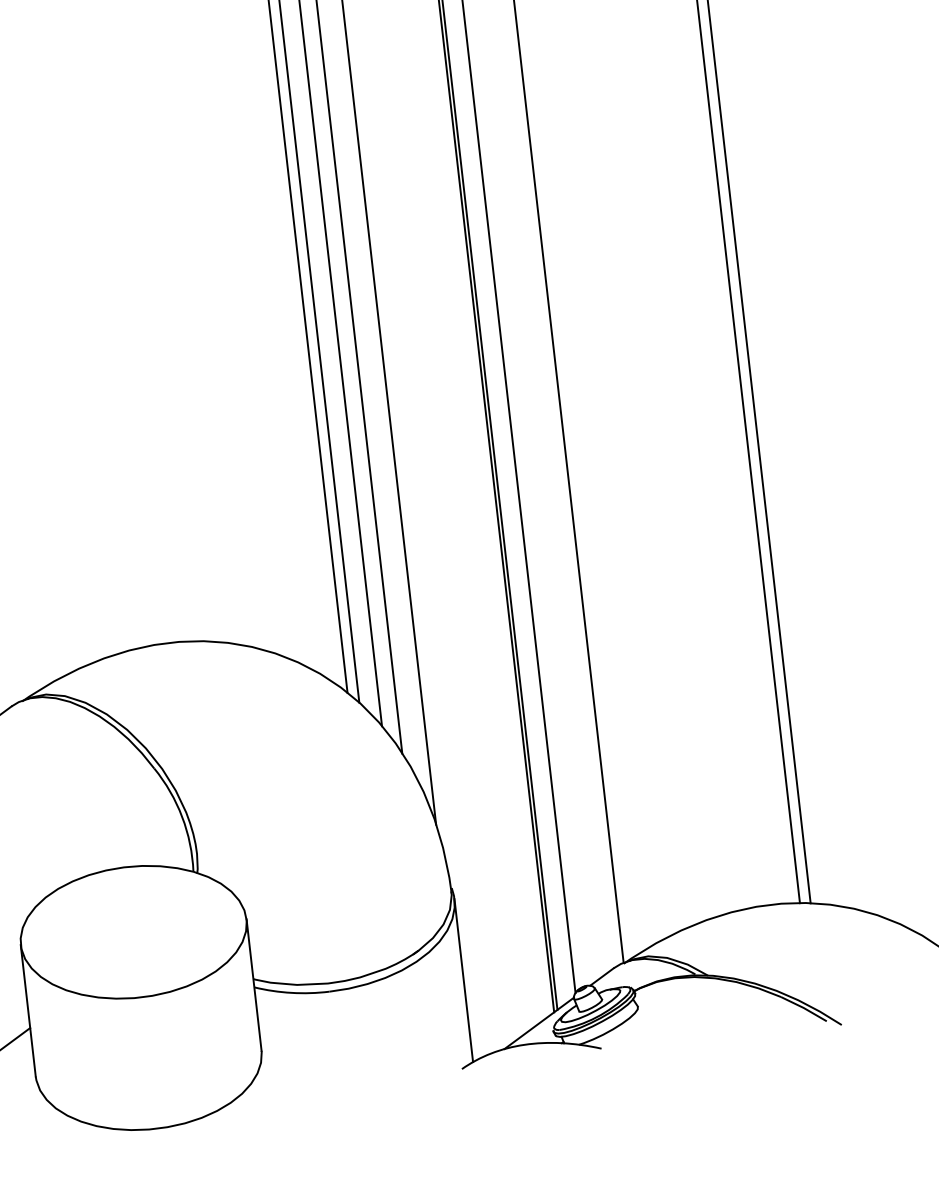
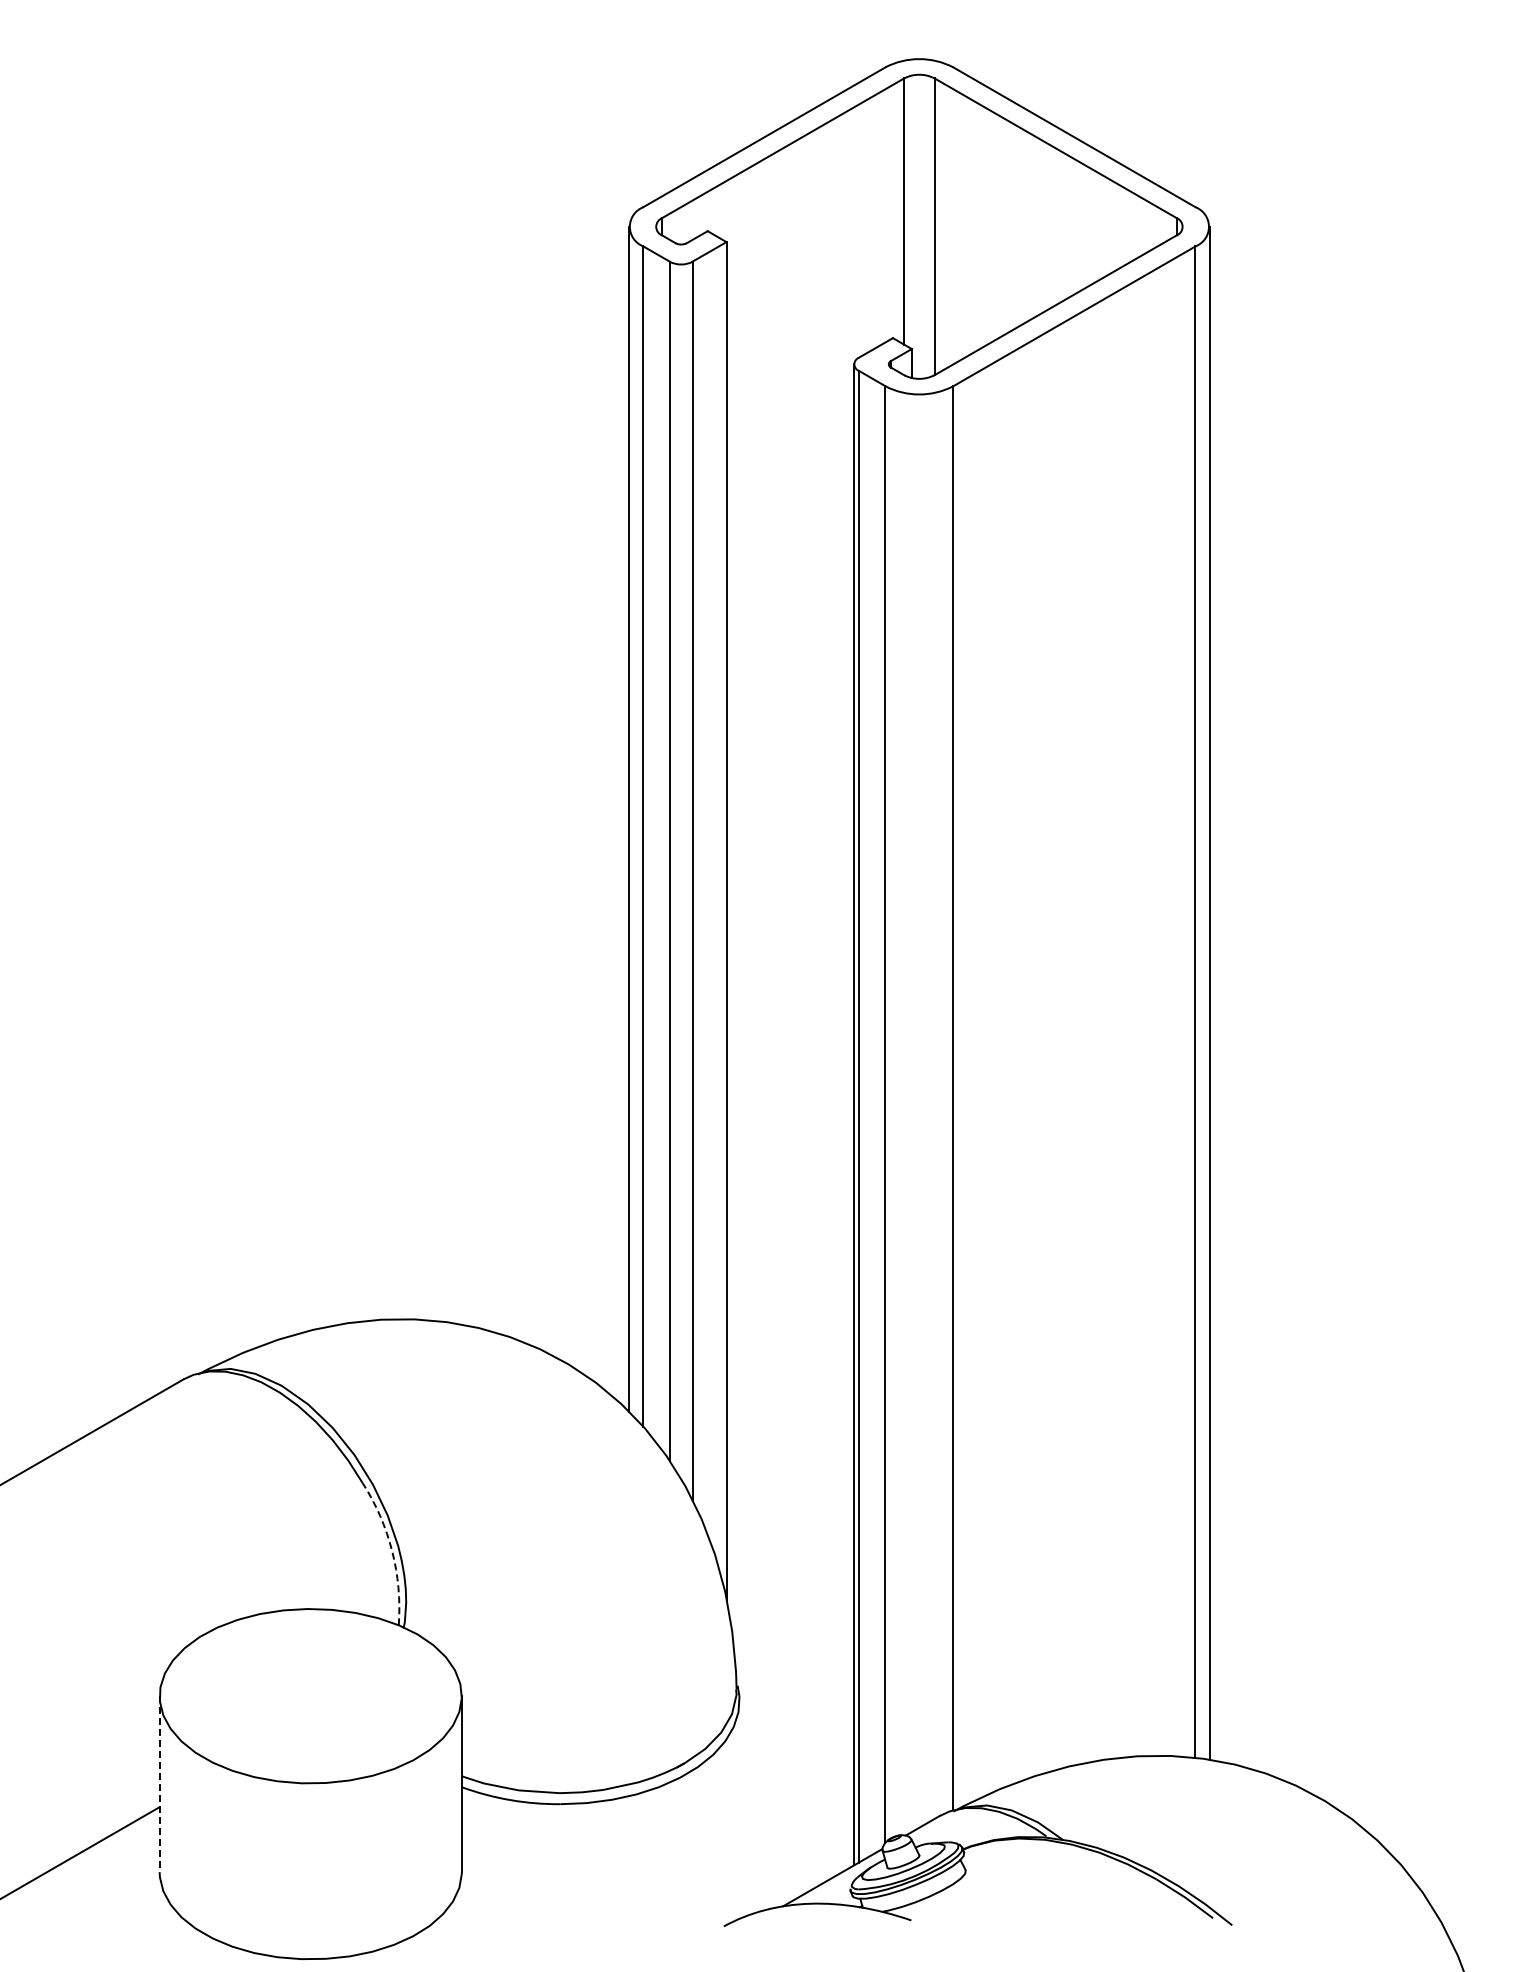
arc: (182, 817) -> (392, 1551), solid -> dashed
line: (463, 980) -> (739, 1809), removed
line: (28, 1011) -> (159, 1784), solid -> dashed

